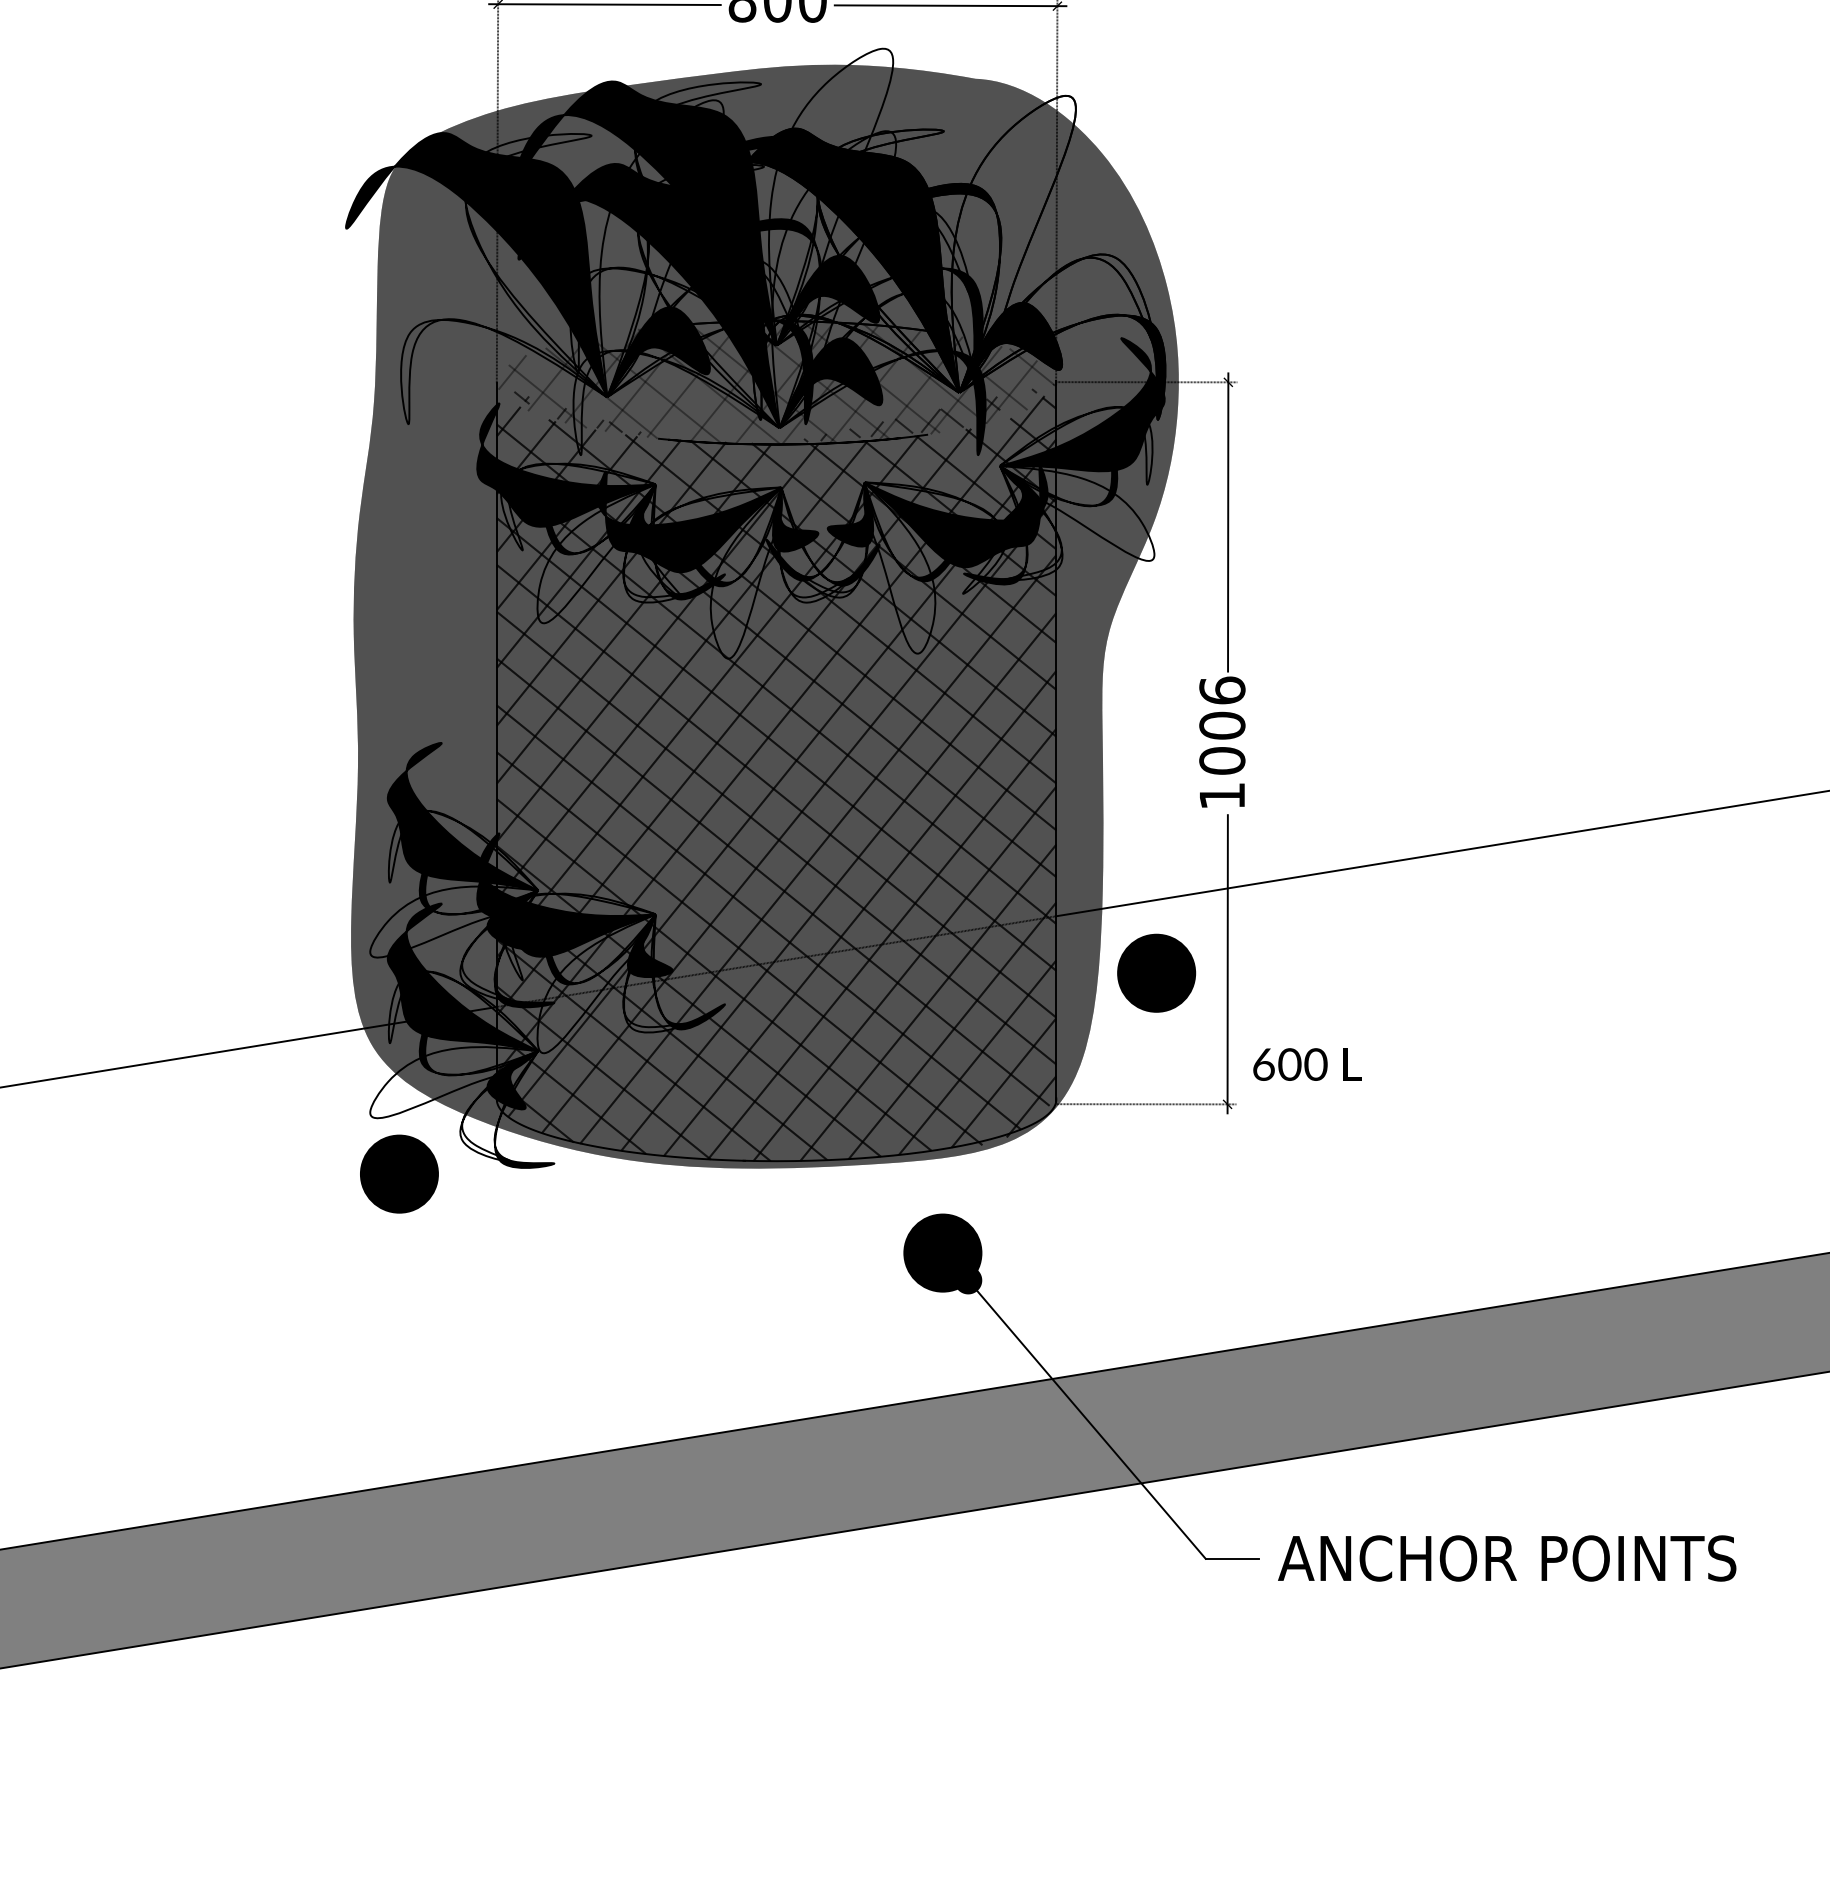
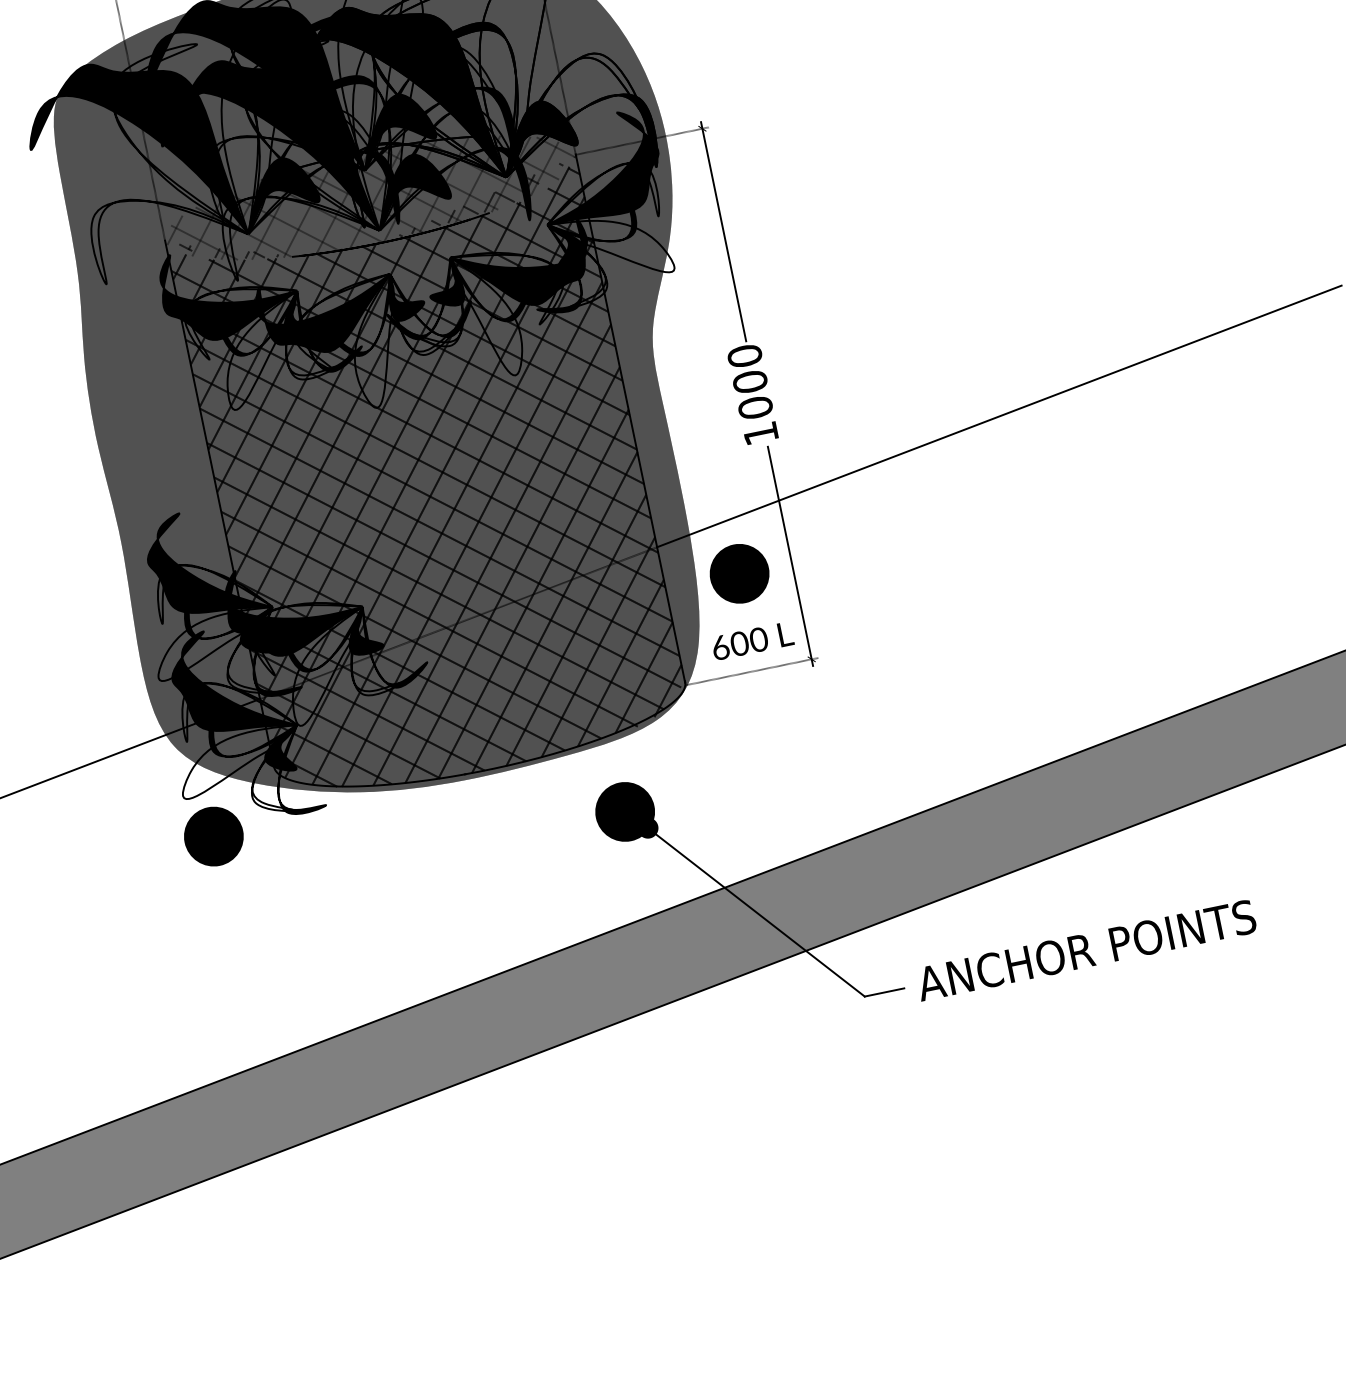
text: (1222, 690) -> (745, 356), 1006 -> 1000
text: (1307, 1064) -> (752, 641), moved

